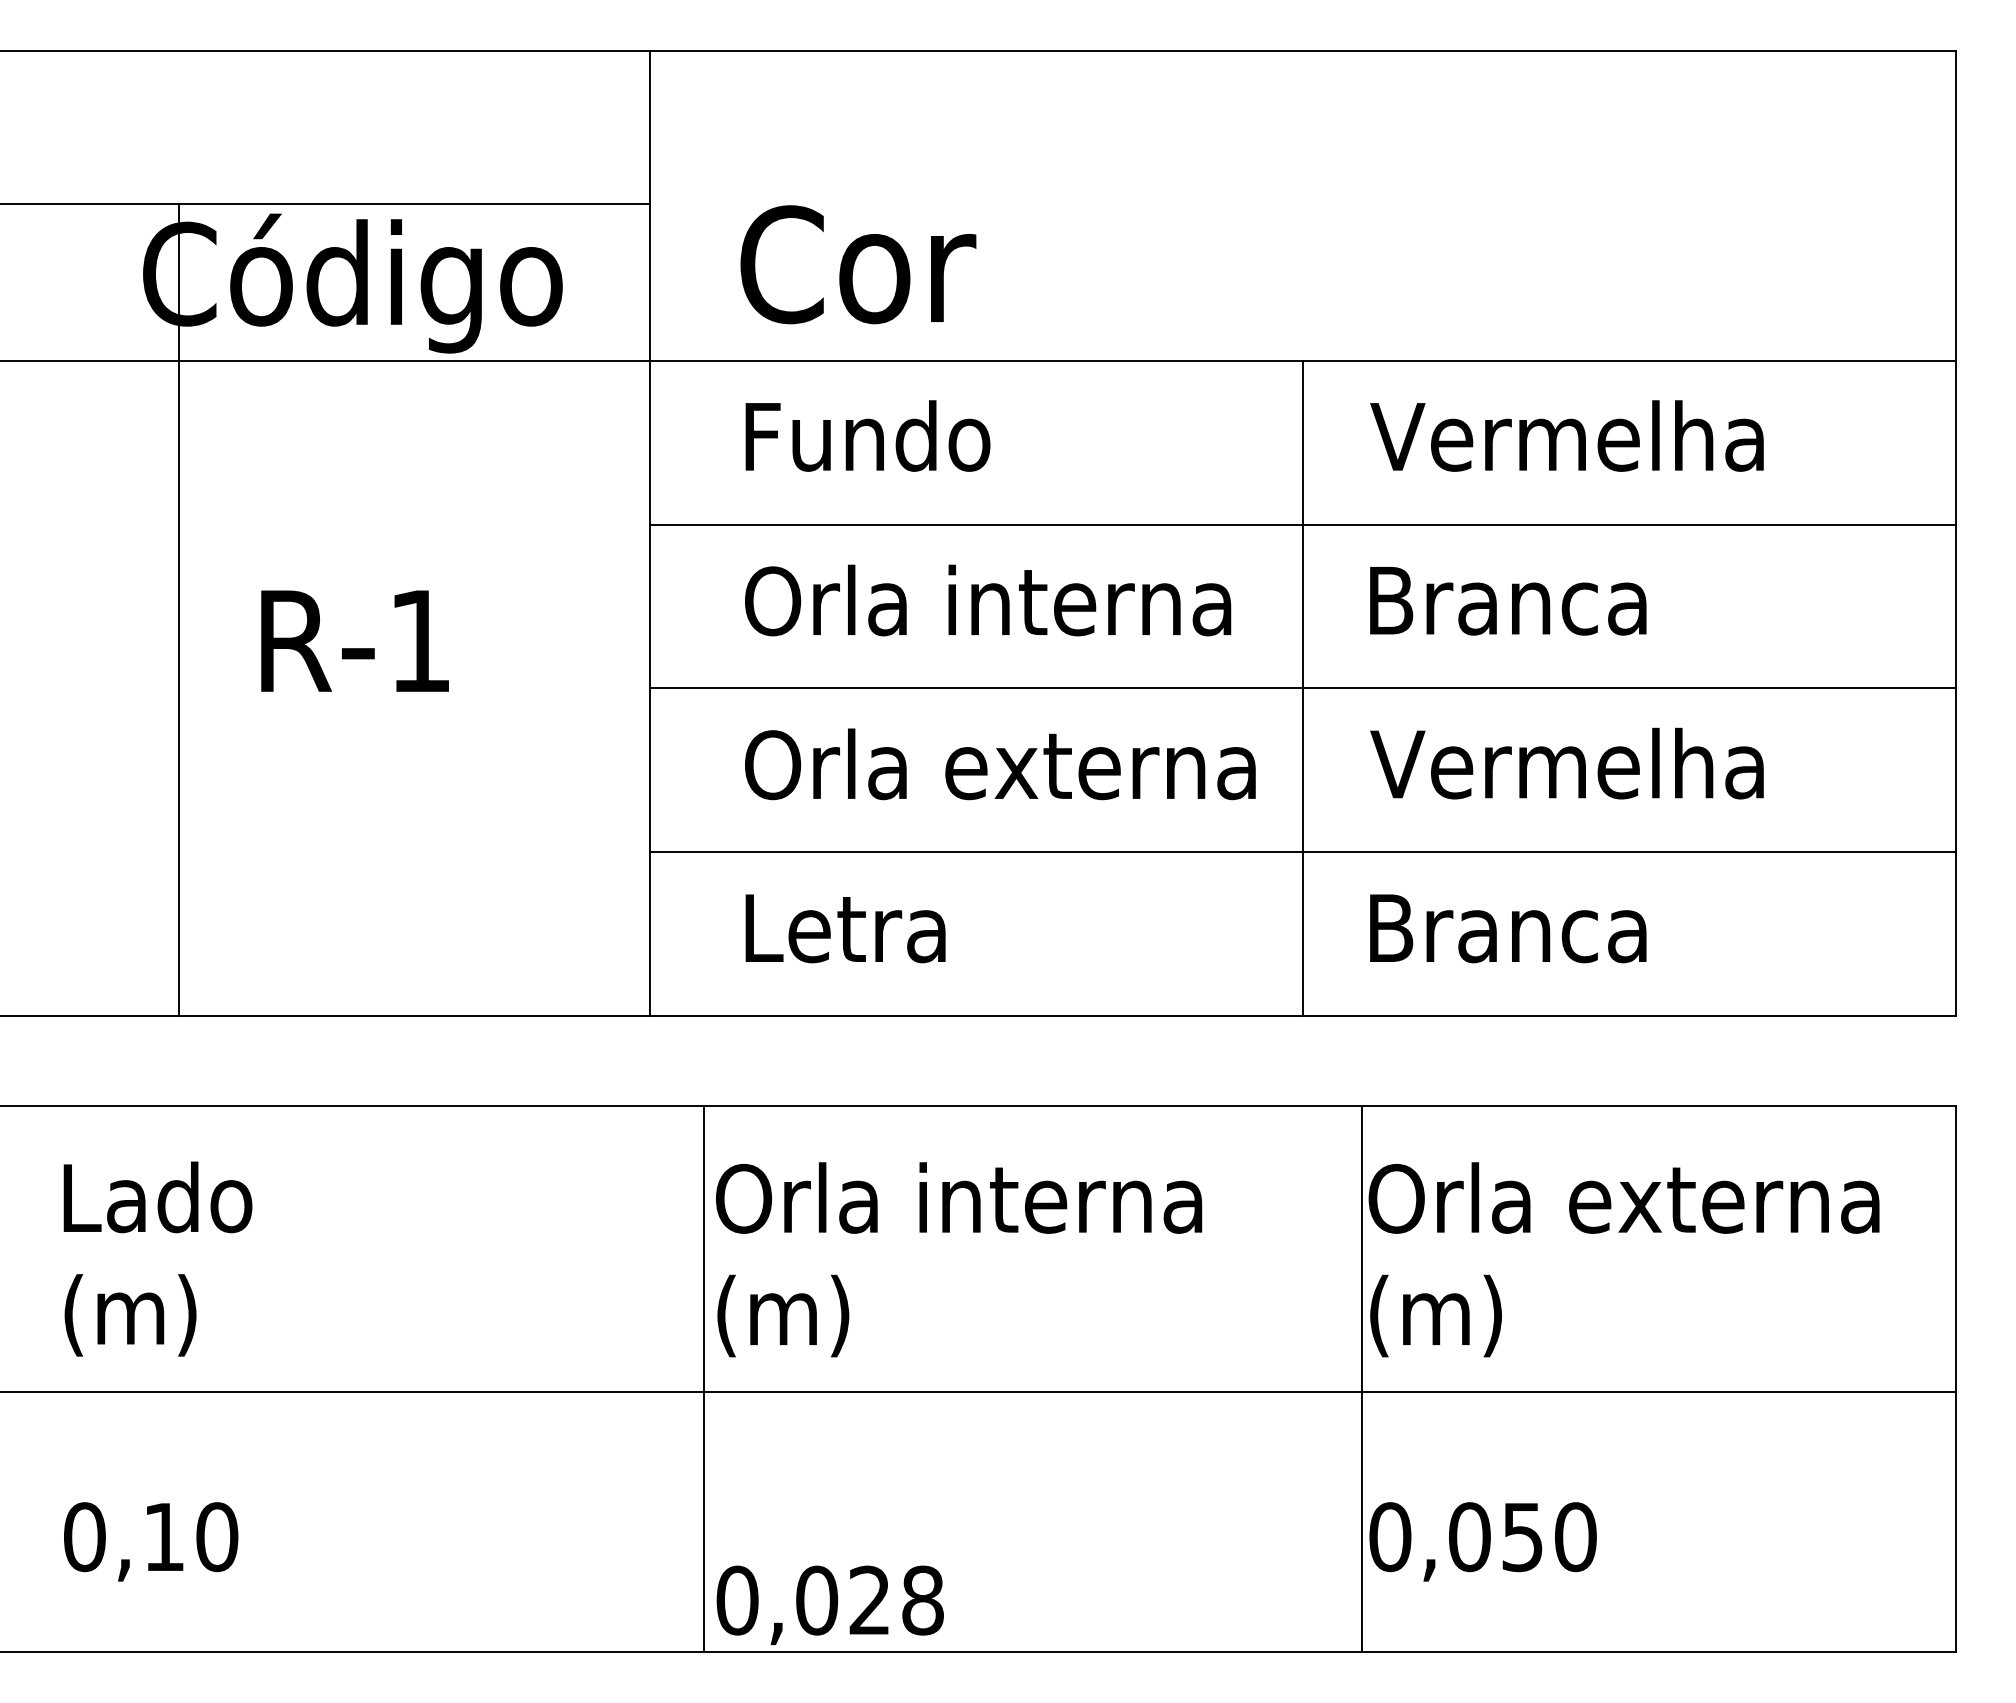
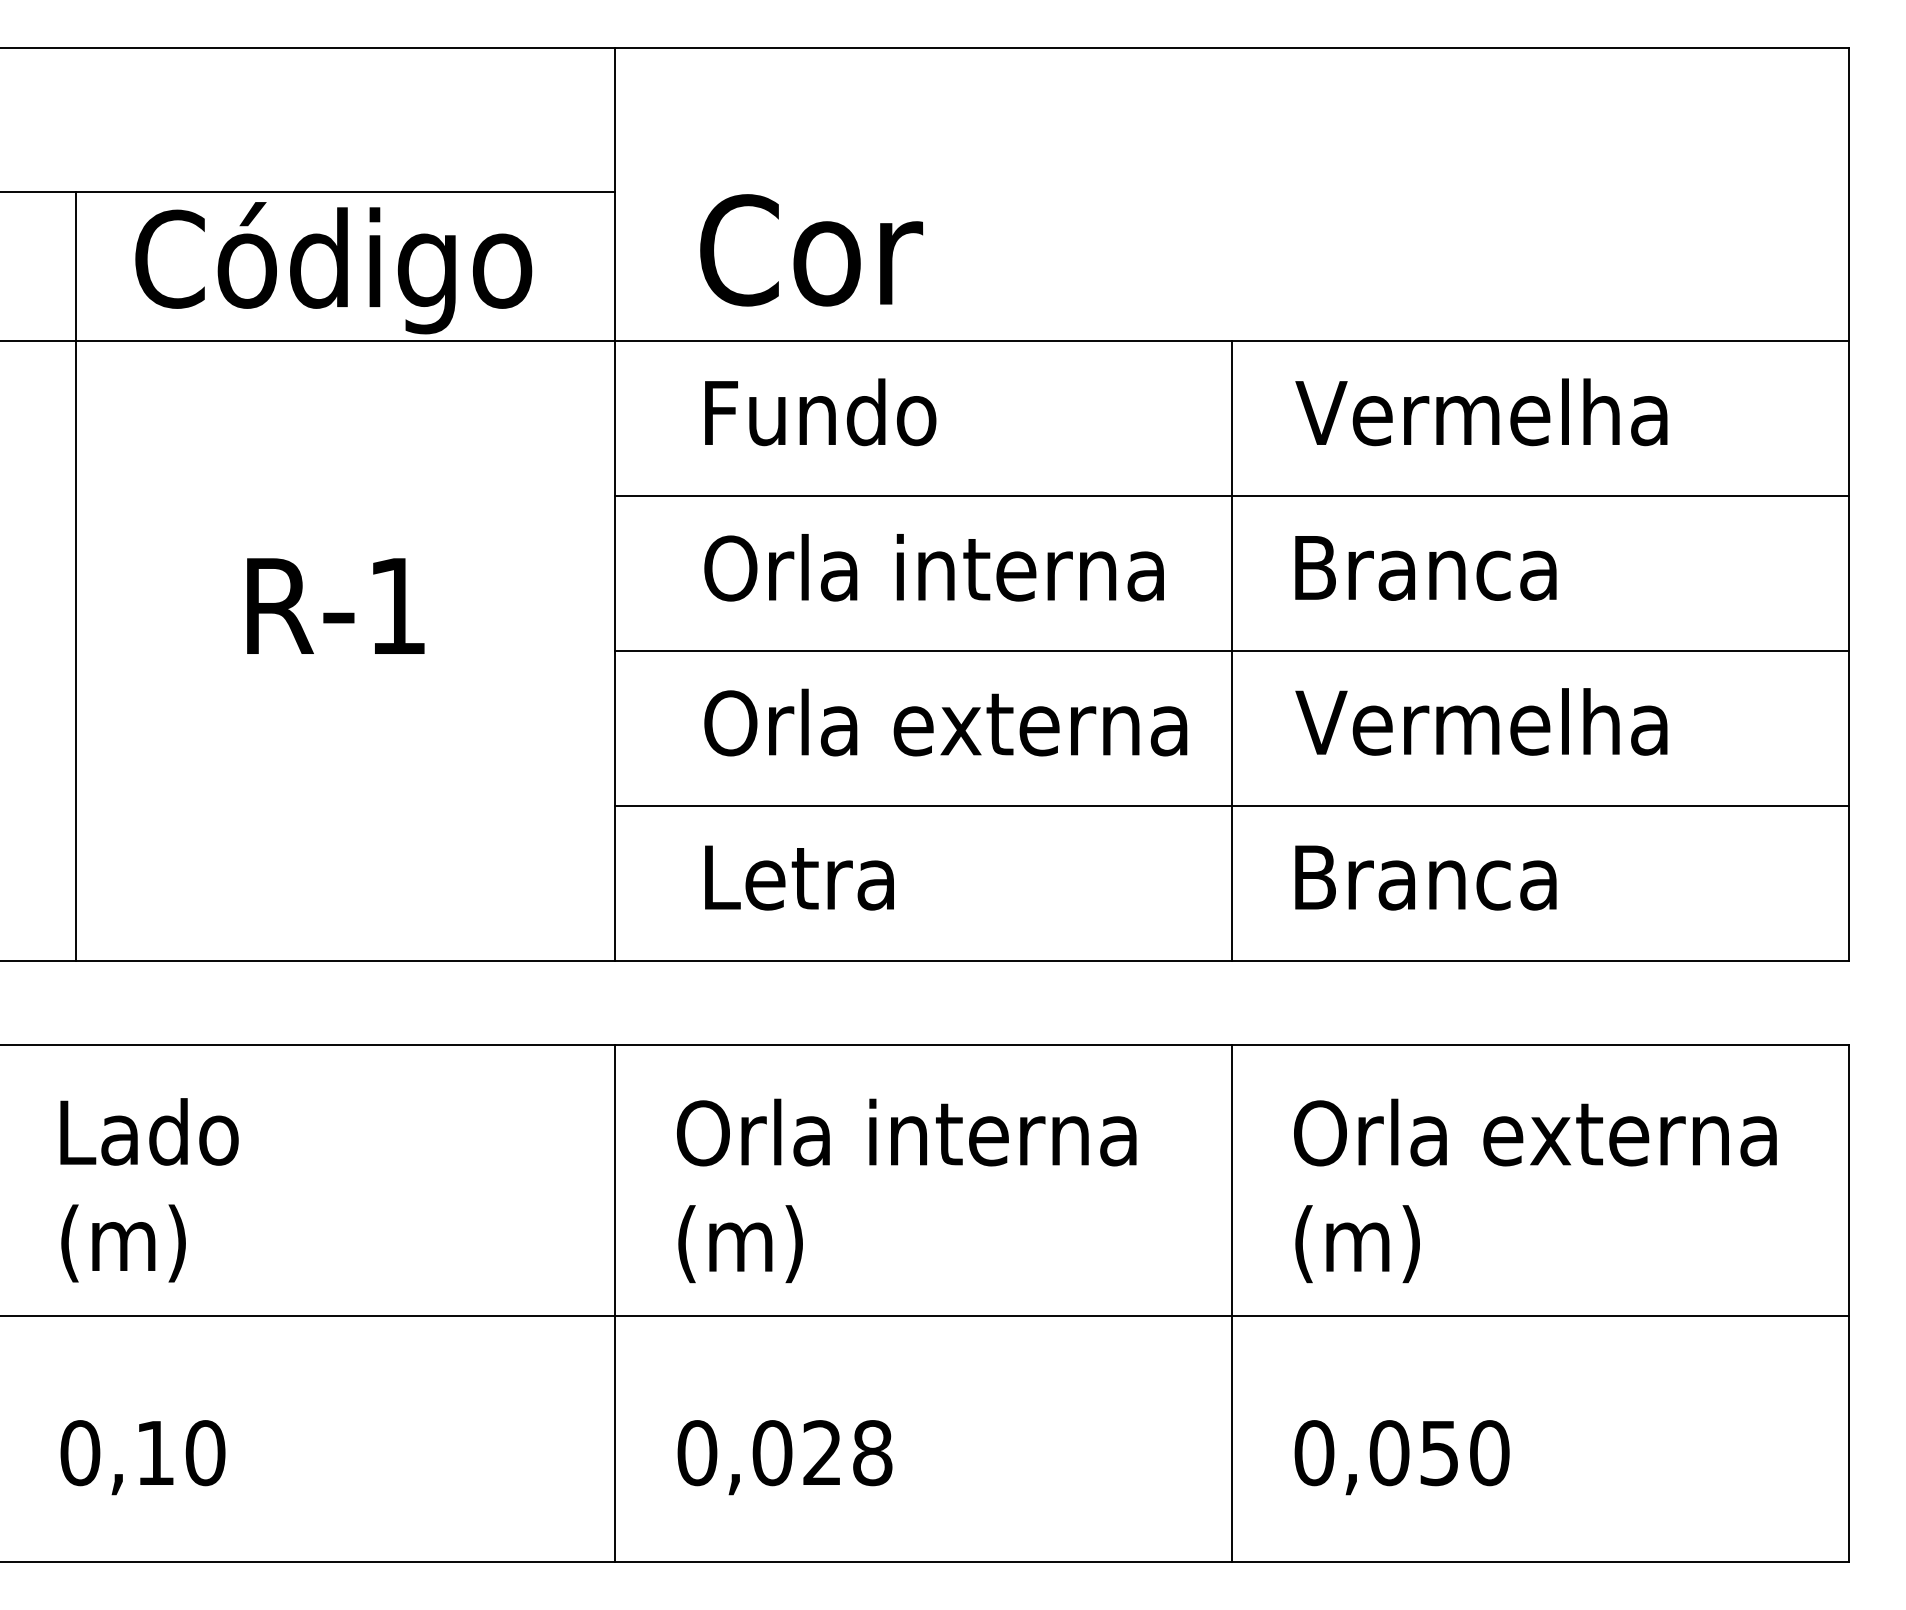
line: (179, 609) -> (75, 576), moved
line: (703, 1378) -> (614, 1303), moved
line: (1361, 1378) -> (1231, 1303), moved
text: (829, 1605) -> (784, 1457), moved

